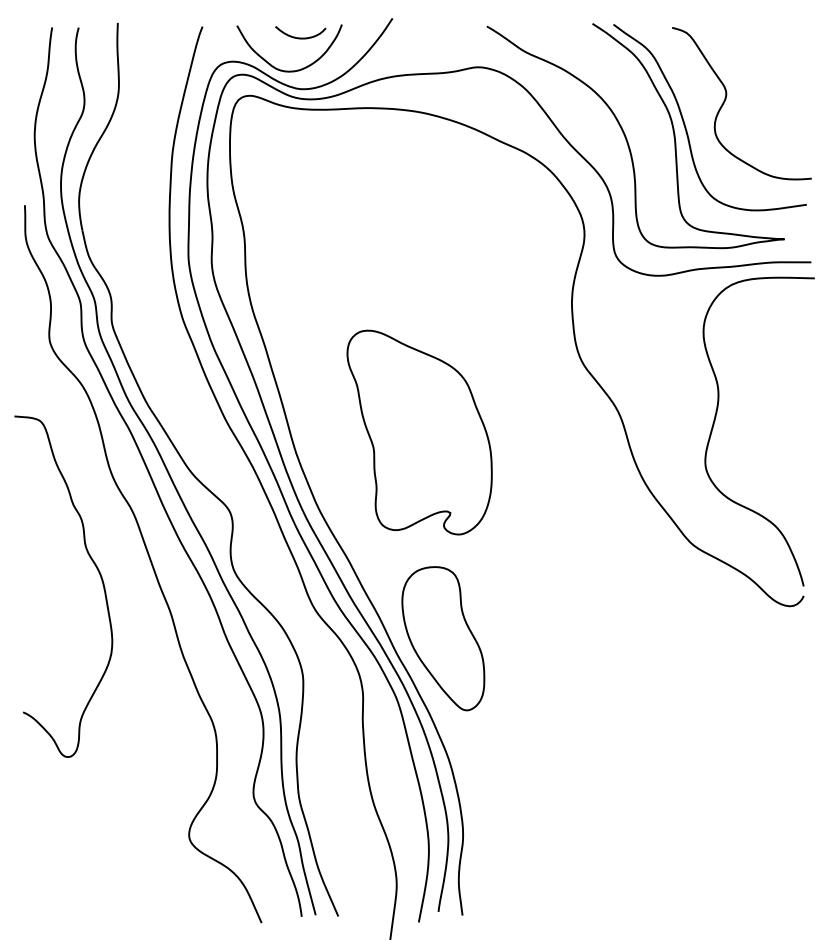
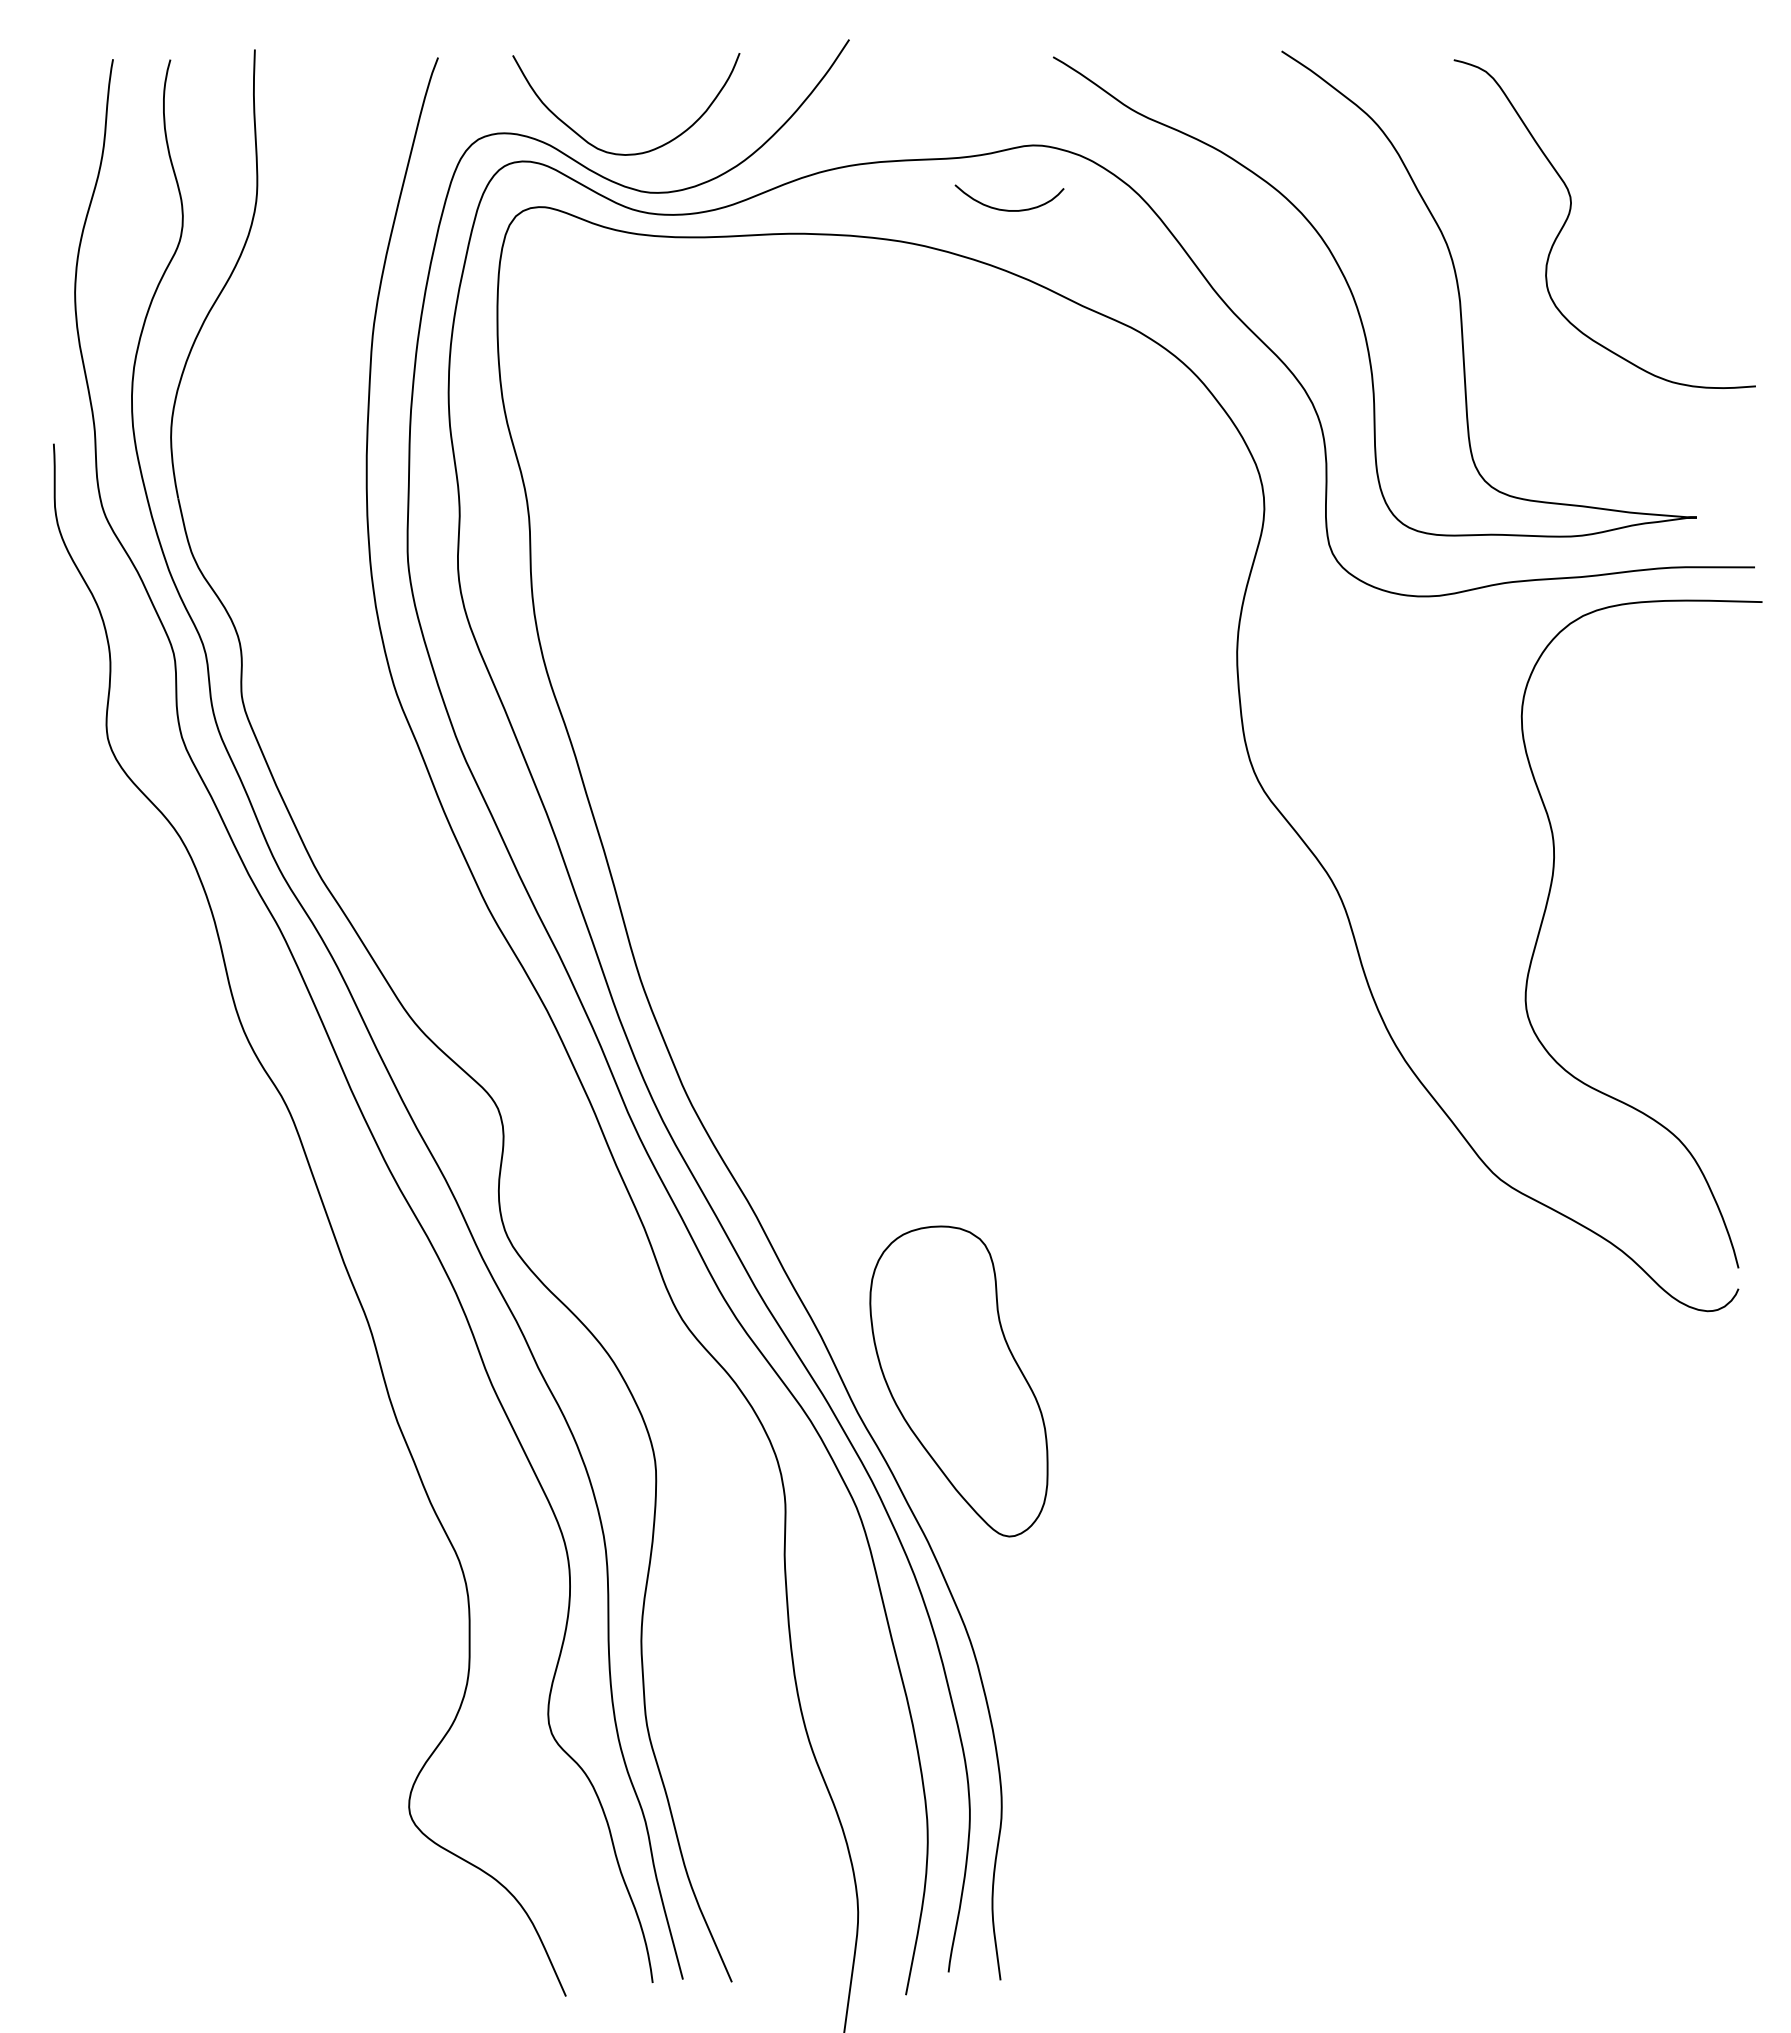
curve: (300, 37) -> (1009, 208), moved
curve: (685, 123) -> (1482, 267), removed
part: (419, 432) -> (907, 935), removed
curve: (94, 565) -> (204, 1223), removed

